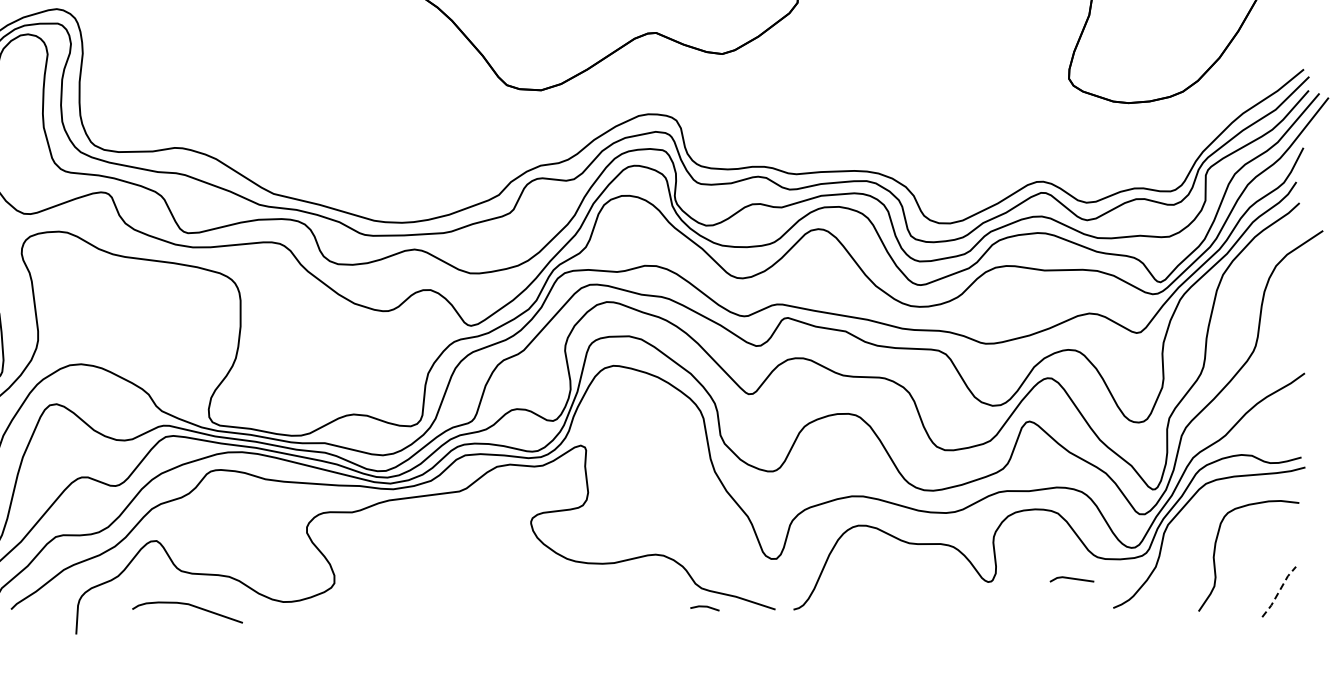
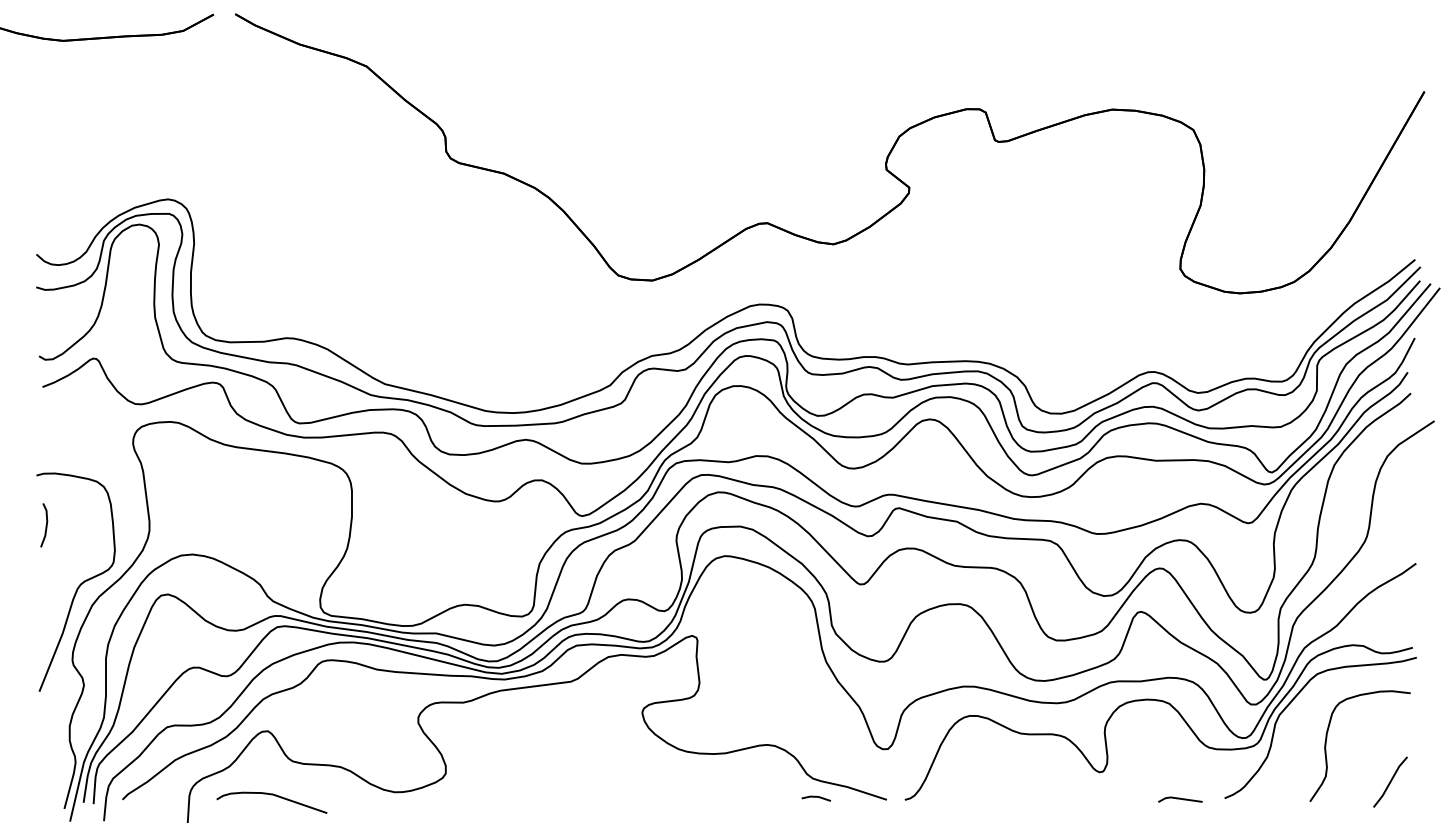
line: (1072, 579) -> (1180, 799), moved
line: (1279, 591) -> (1390, 781), dashed -> solid
curve: (187, 605) -> (271, 795), moved

